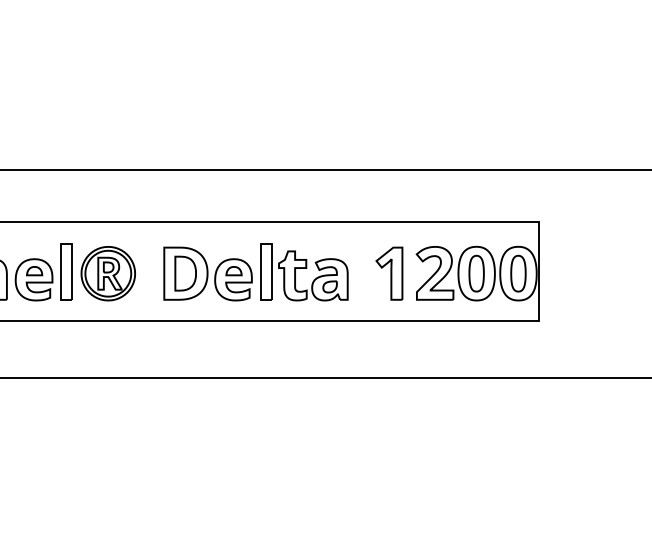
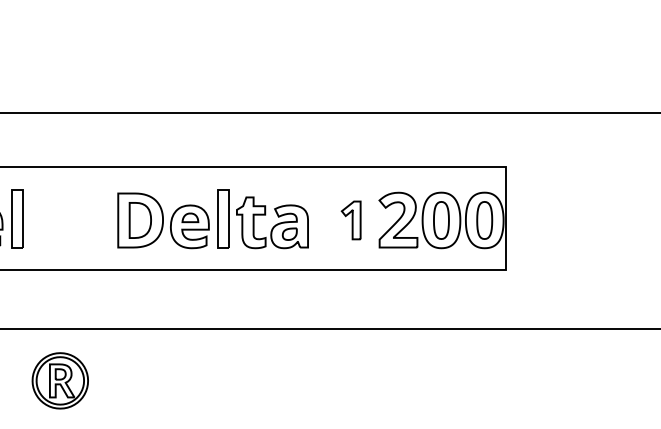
part: (107, 273) -> (59, 380), moved
part: (389, 273) -> (351, 220), size x0.7

